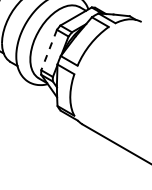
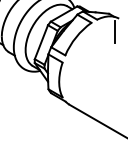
line: (136, 38) -> (114, 32), added
line: (49, 50) -> (41, 42), dashed -> solid

